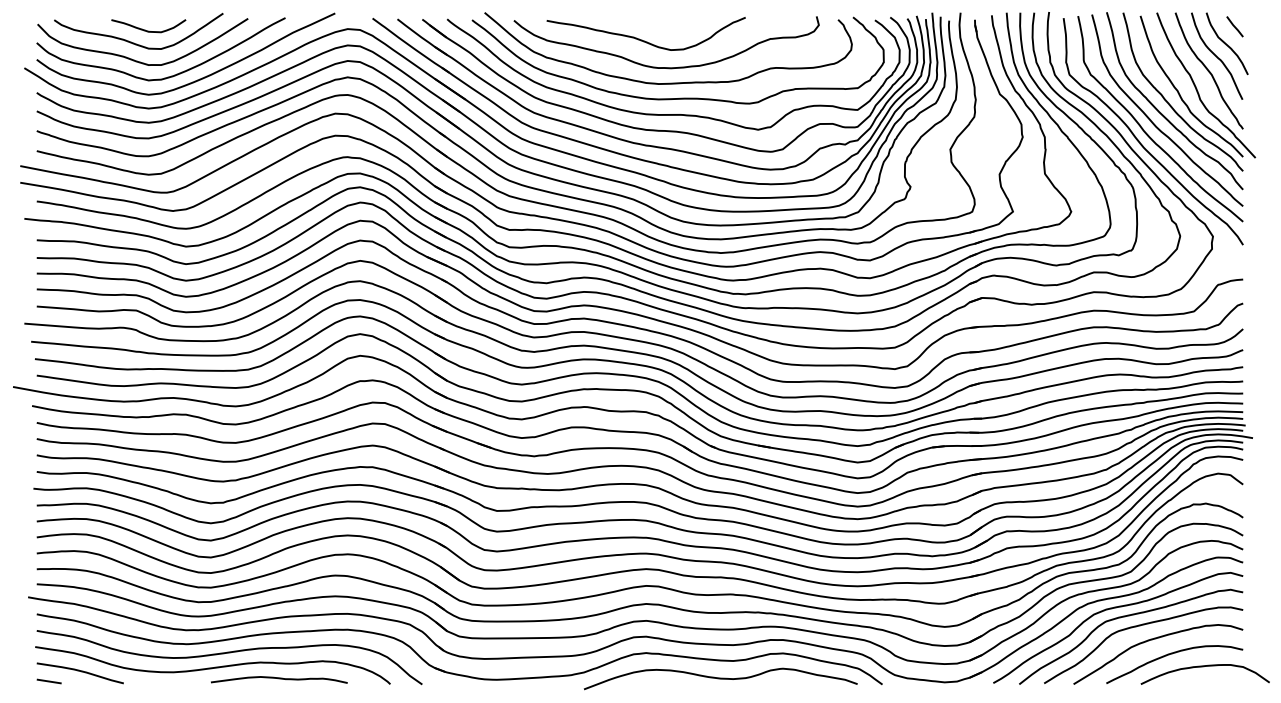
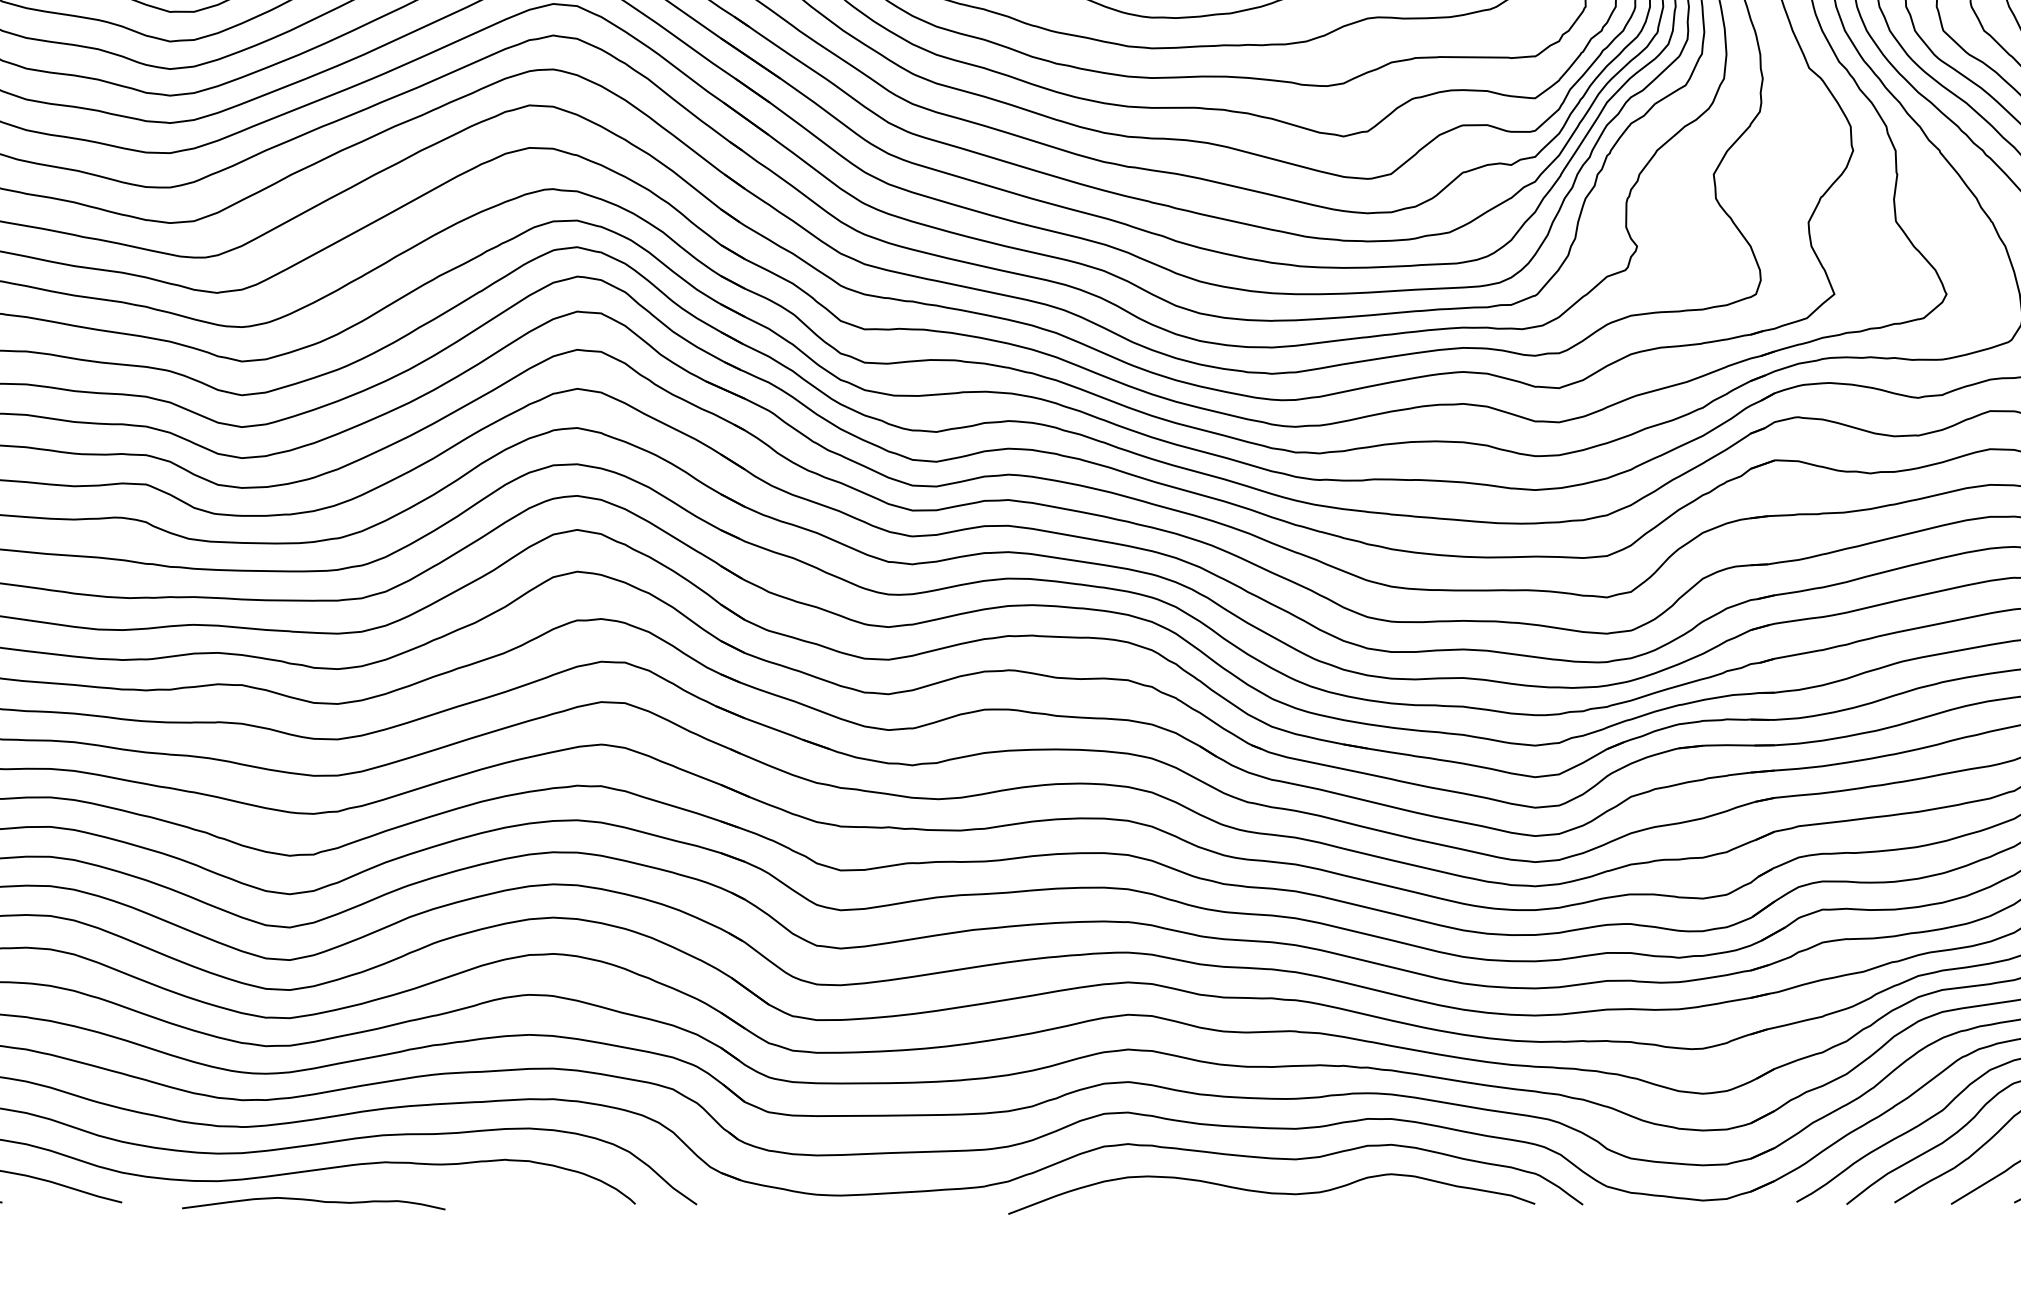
curve: (279, 679) -> (314, 1202), moved

